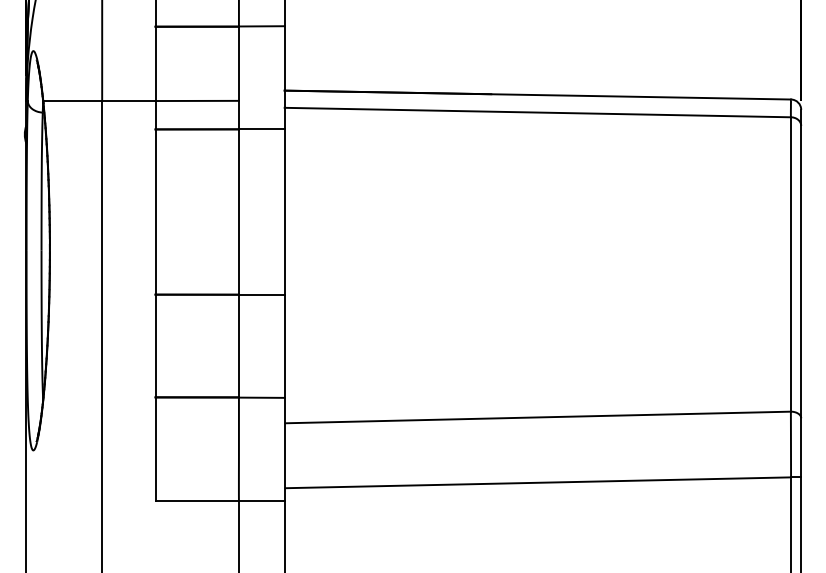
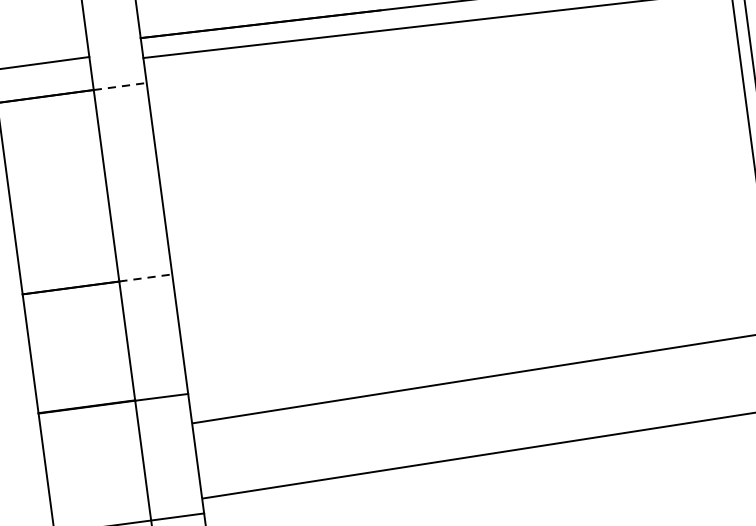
line: (261, 129) -> (119, 86), solid -> dashed
line: (261, 294) -> (145, 277), solid -> dashed

